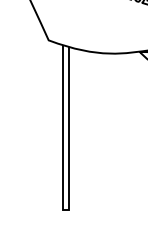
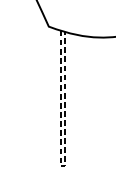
line: (64, 209) -> (61, 166), solid -> dashed

